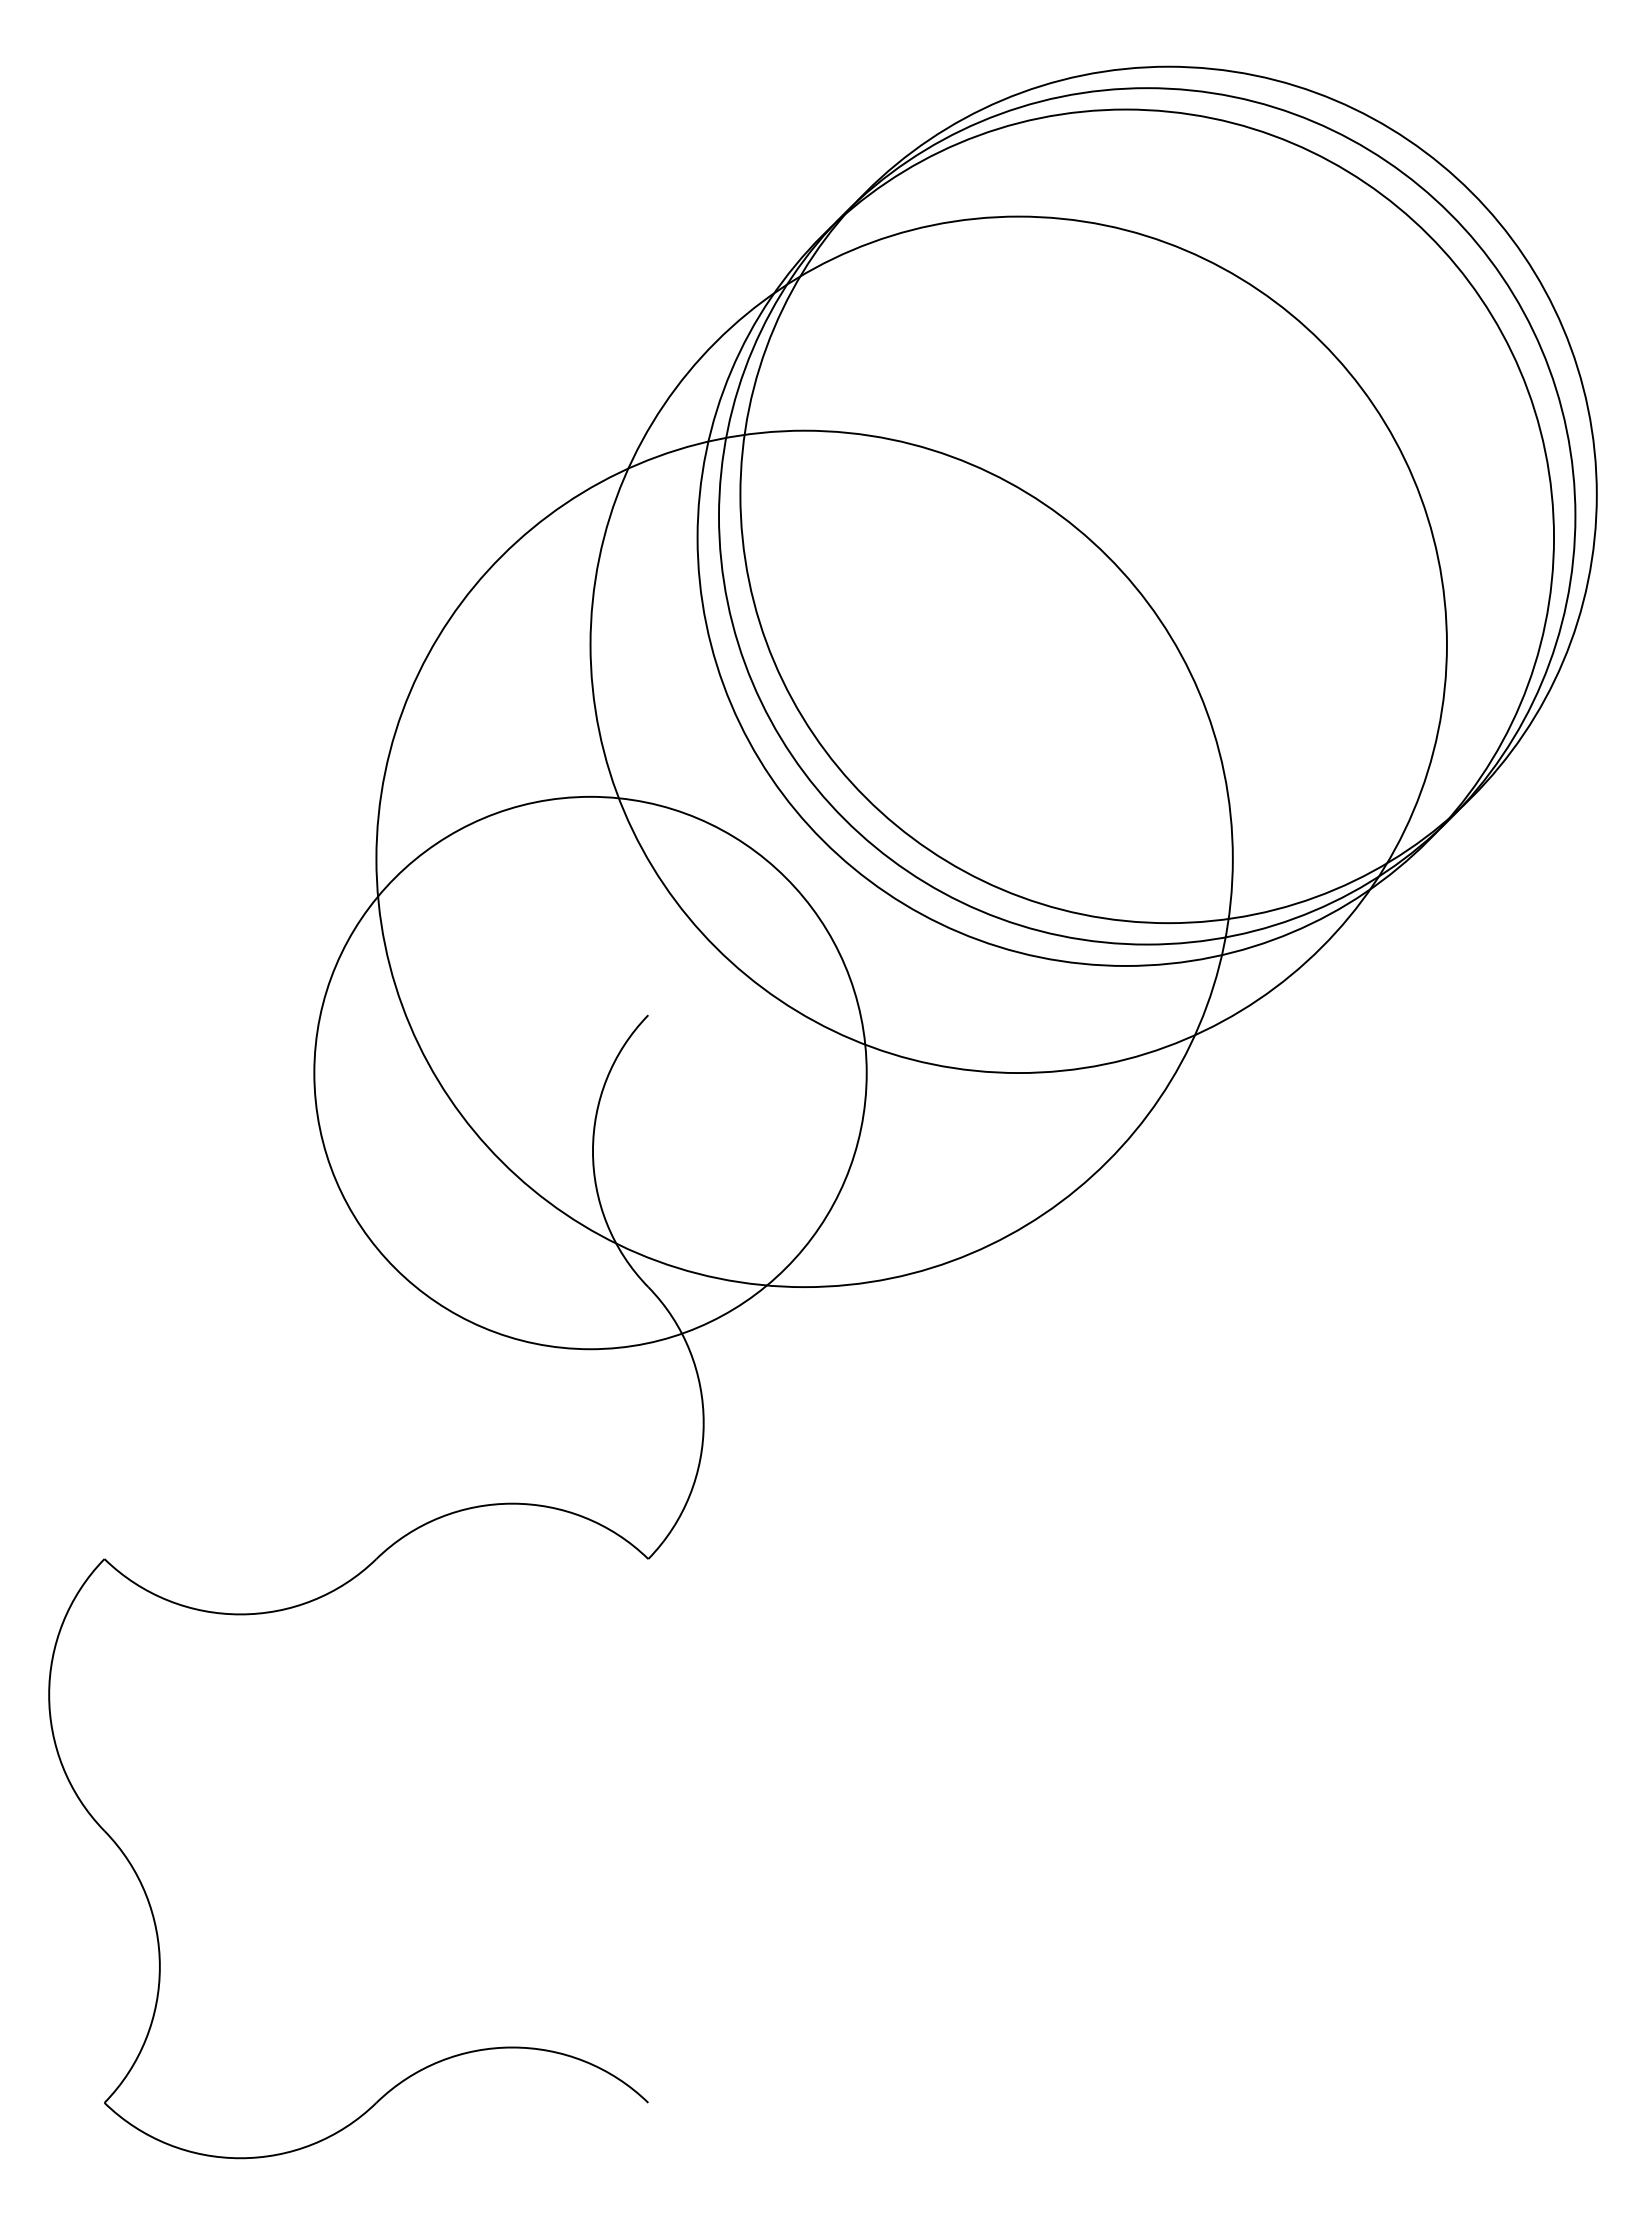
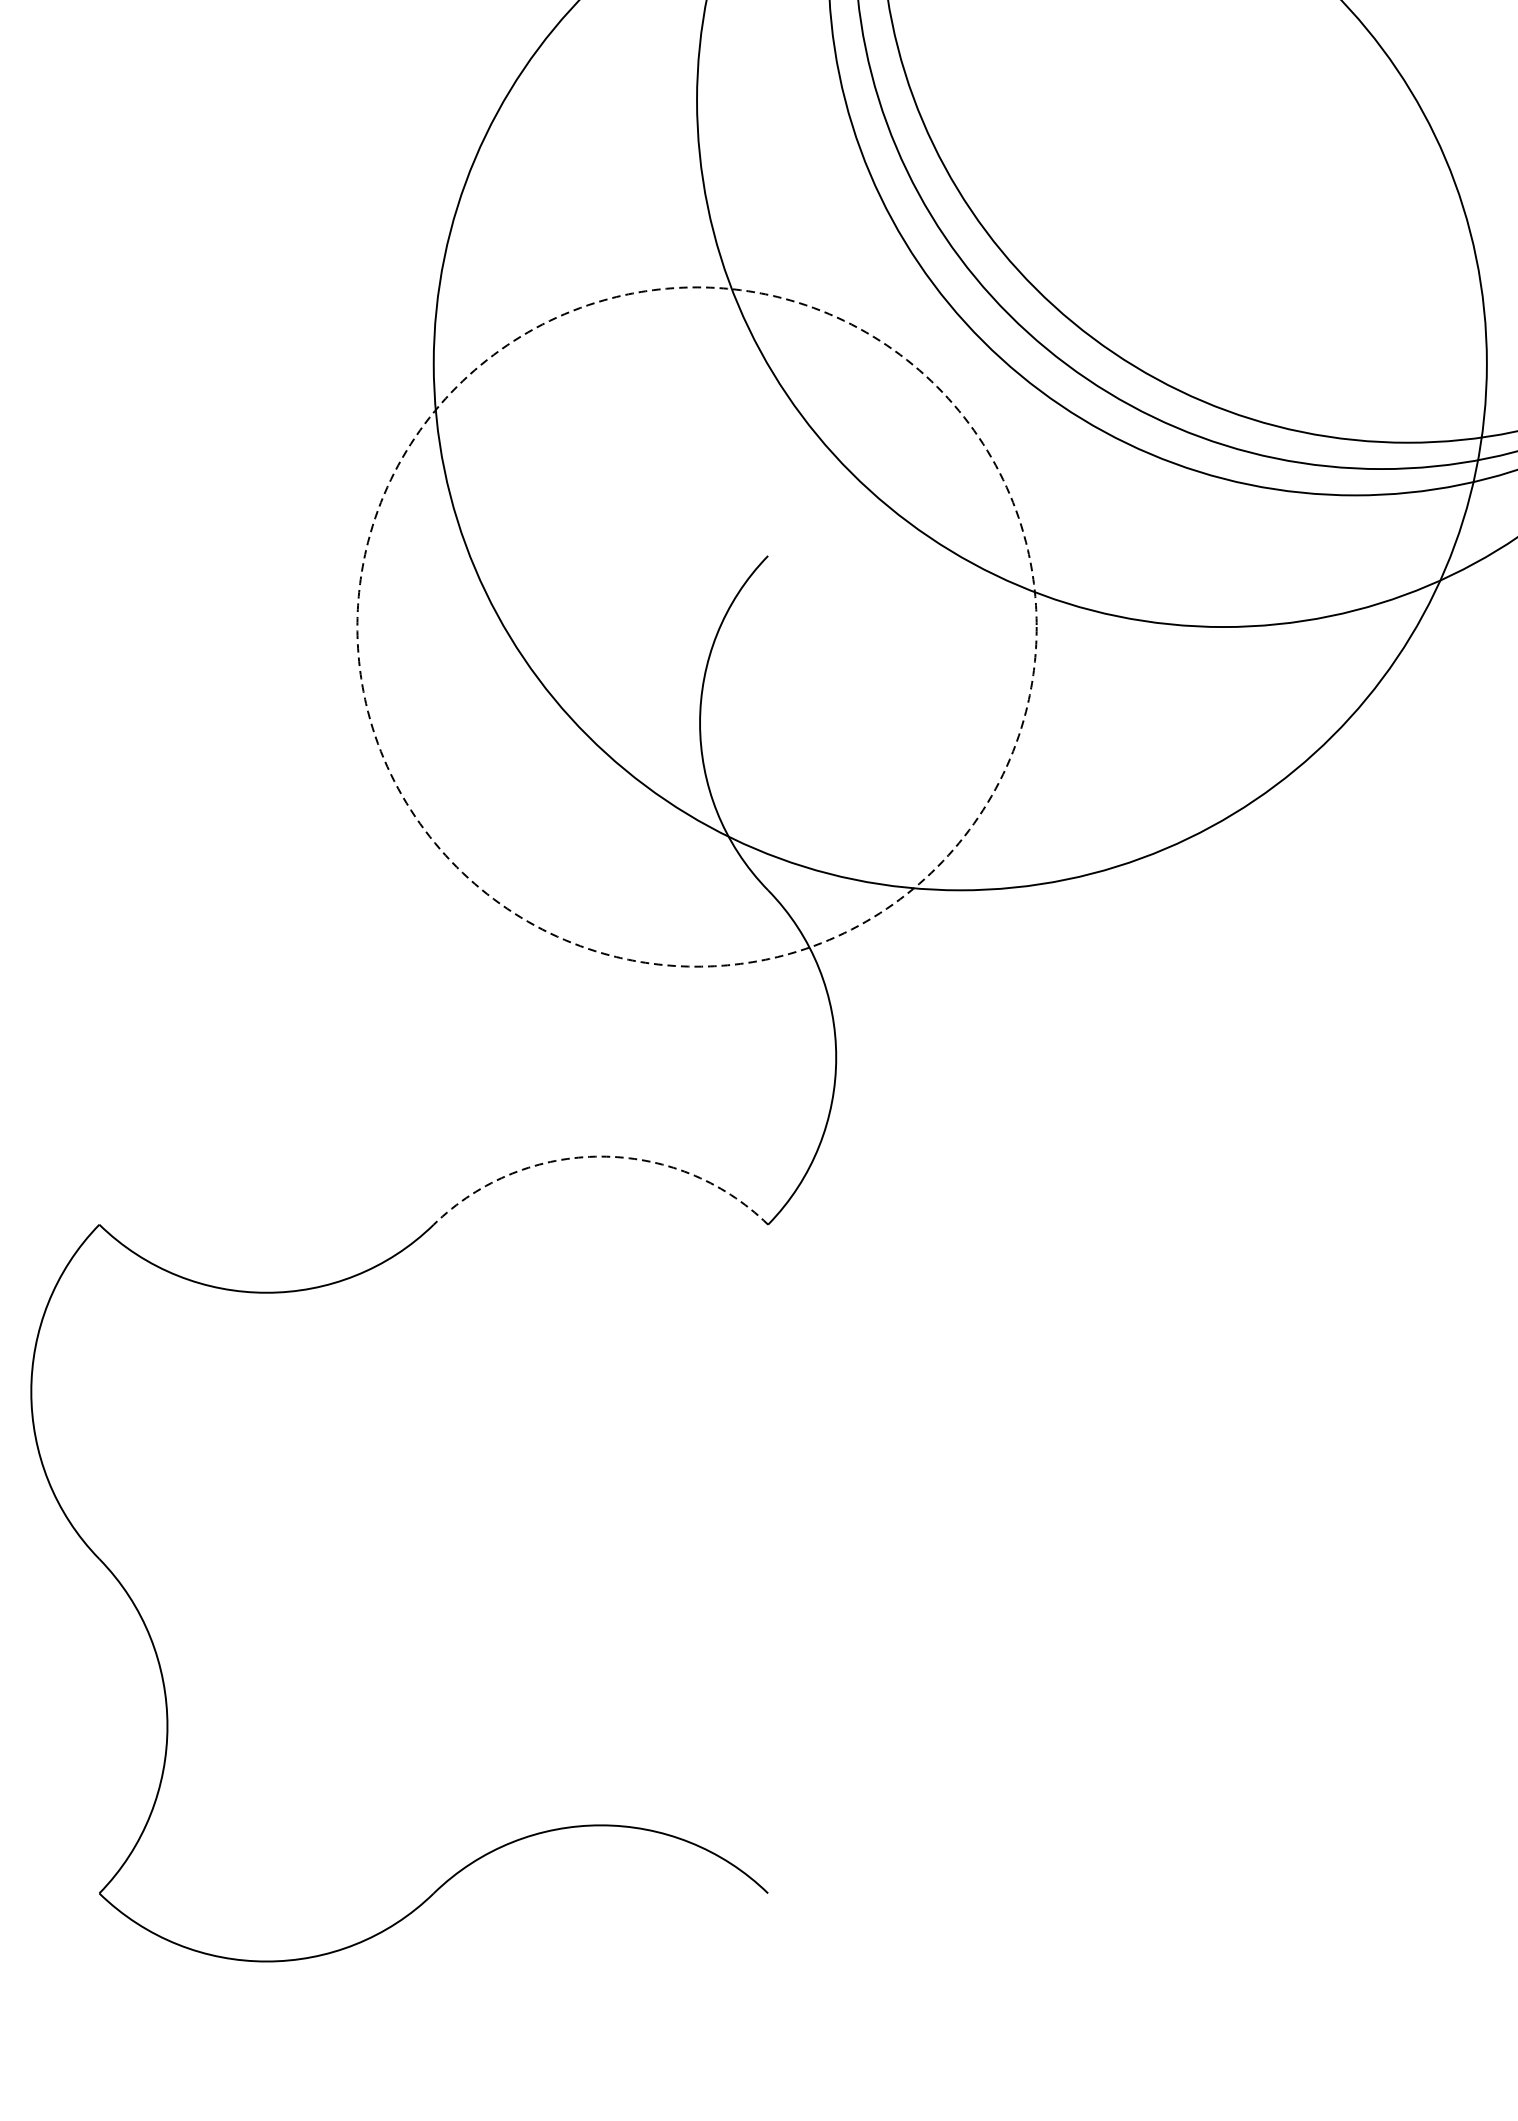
circle: (590, 1072) -> (696, 626), solid -> dashed
arc: (512, 1503) -> (601, 1156), solid -> dashed

